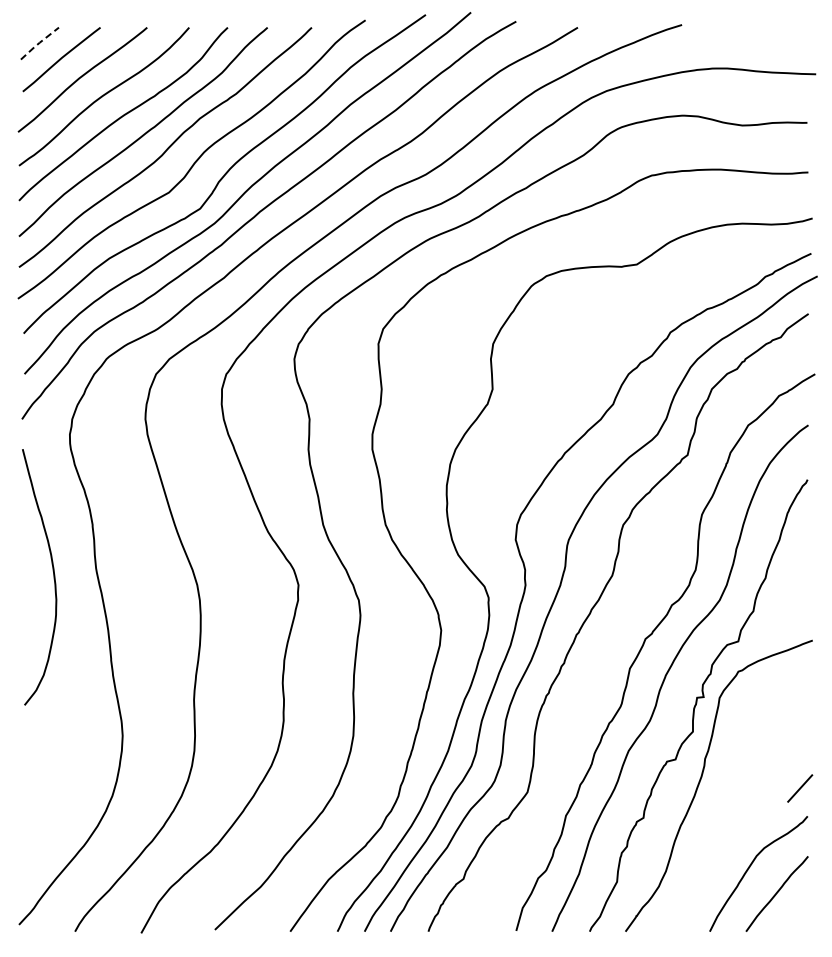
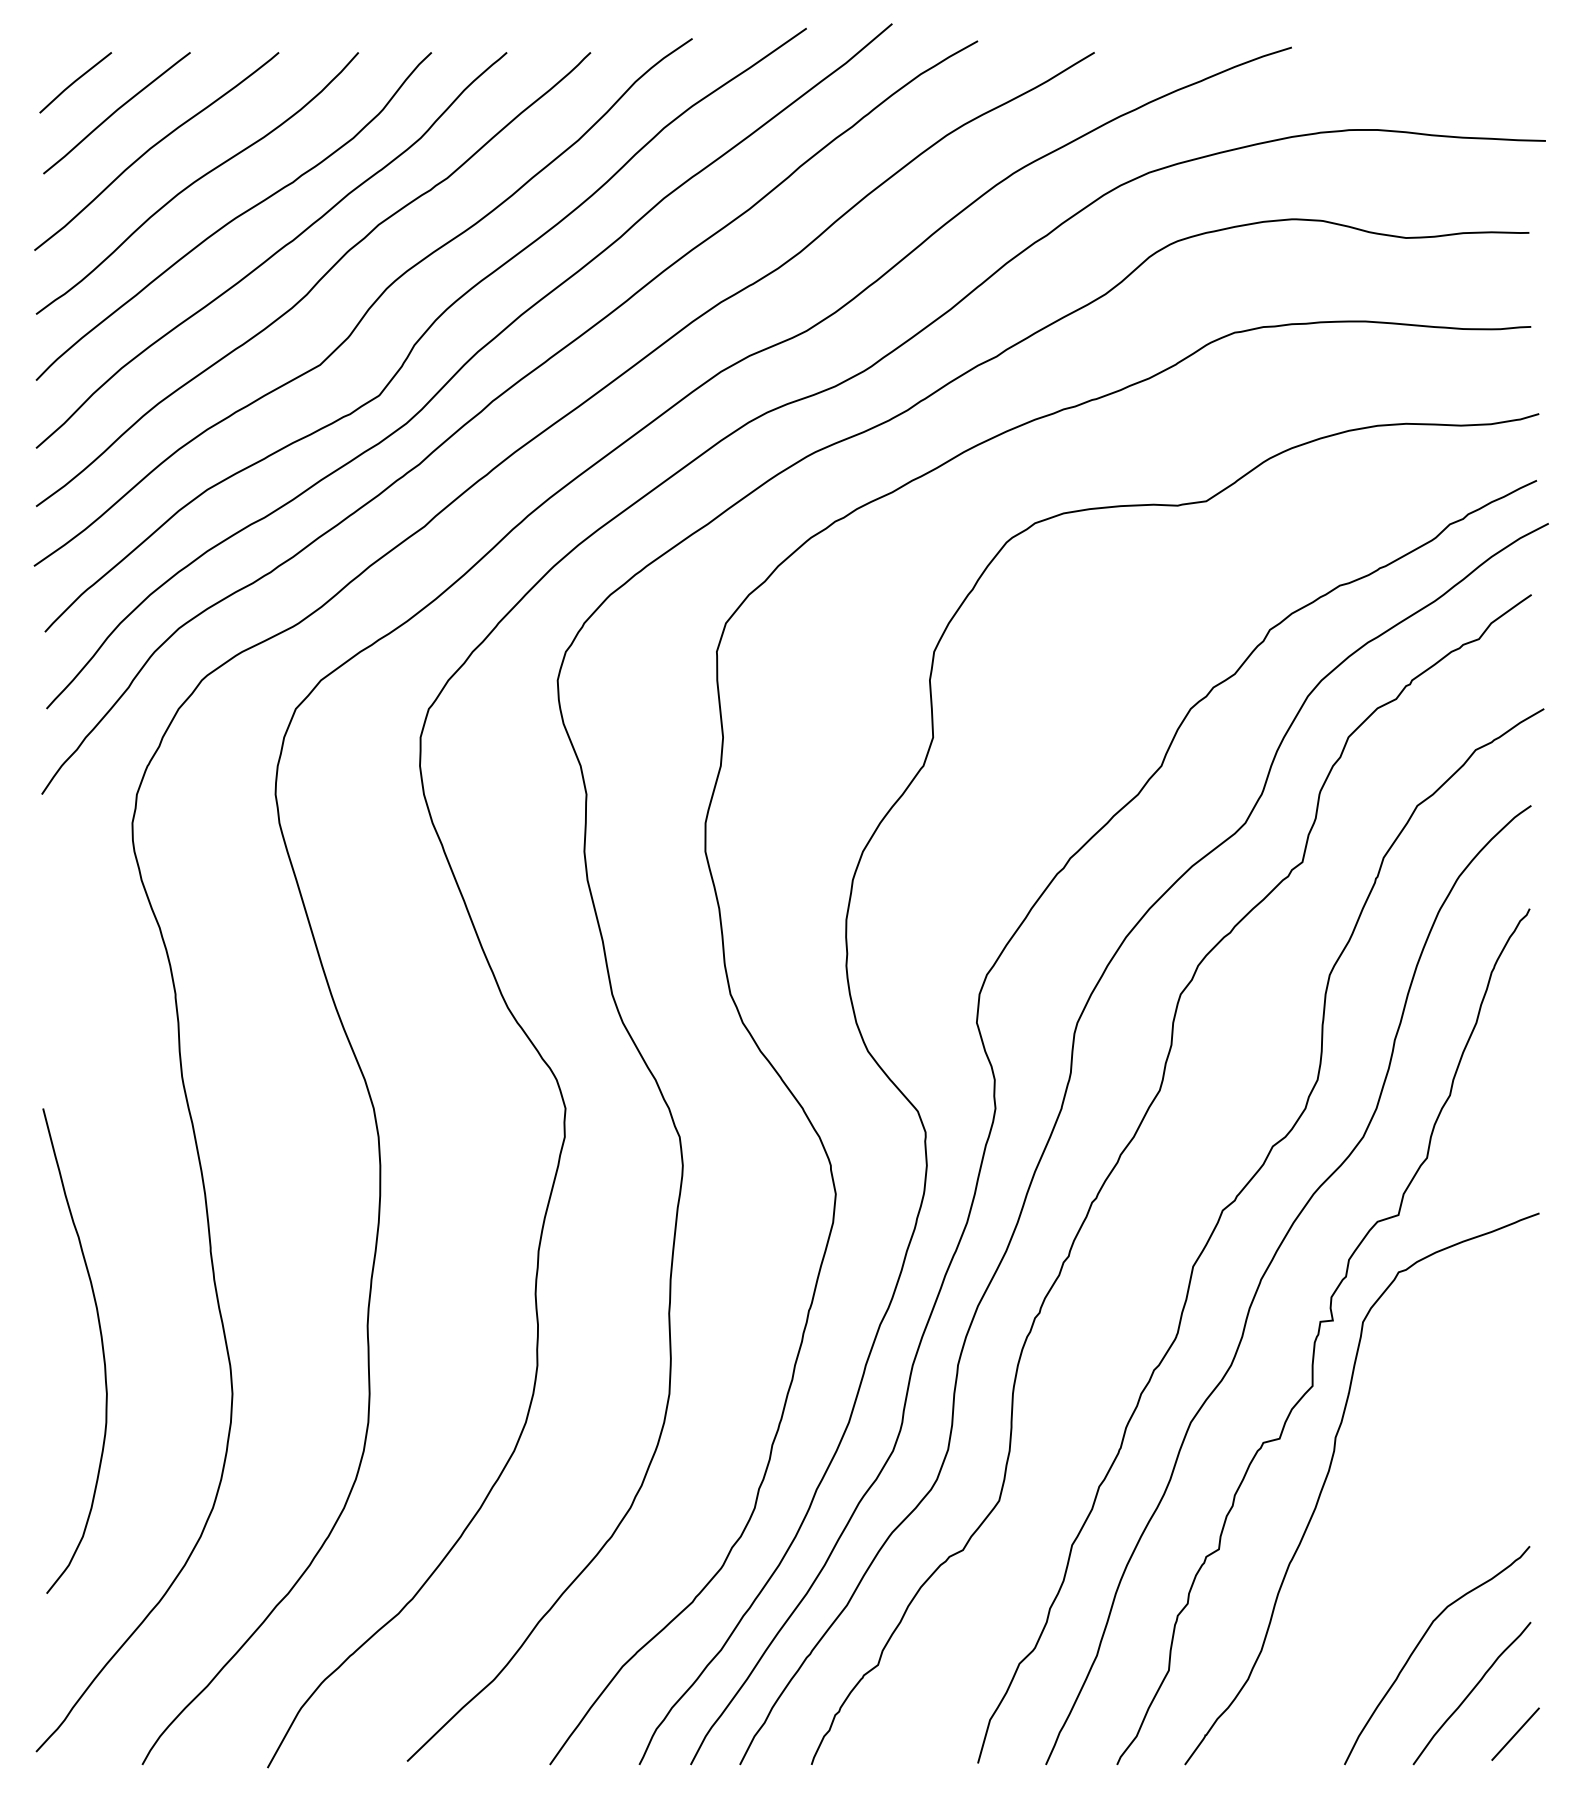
line: (39, 42) -> (74, 80), dashed -> solid
curve: (53, 577) -> (101, 1351), moved
line: (800, 788) -> (1516, 1734), moved

